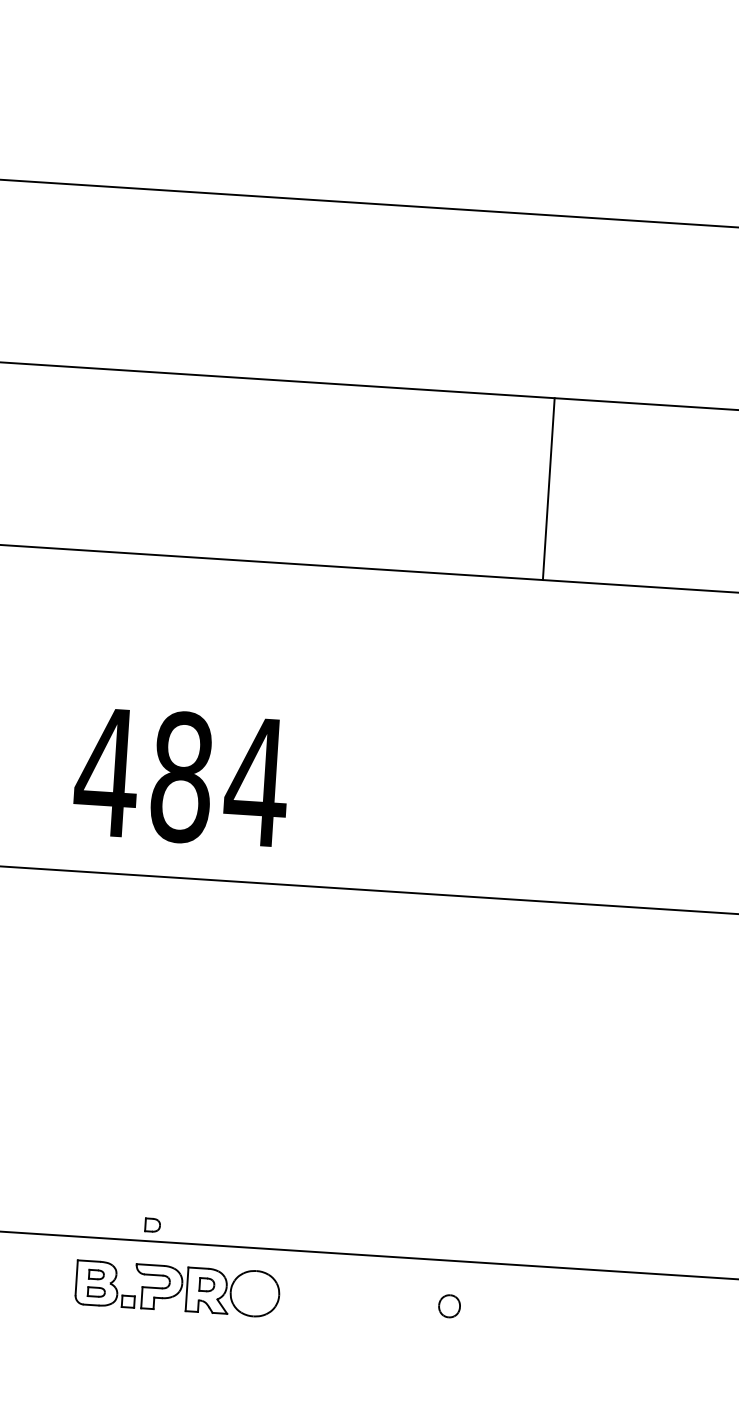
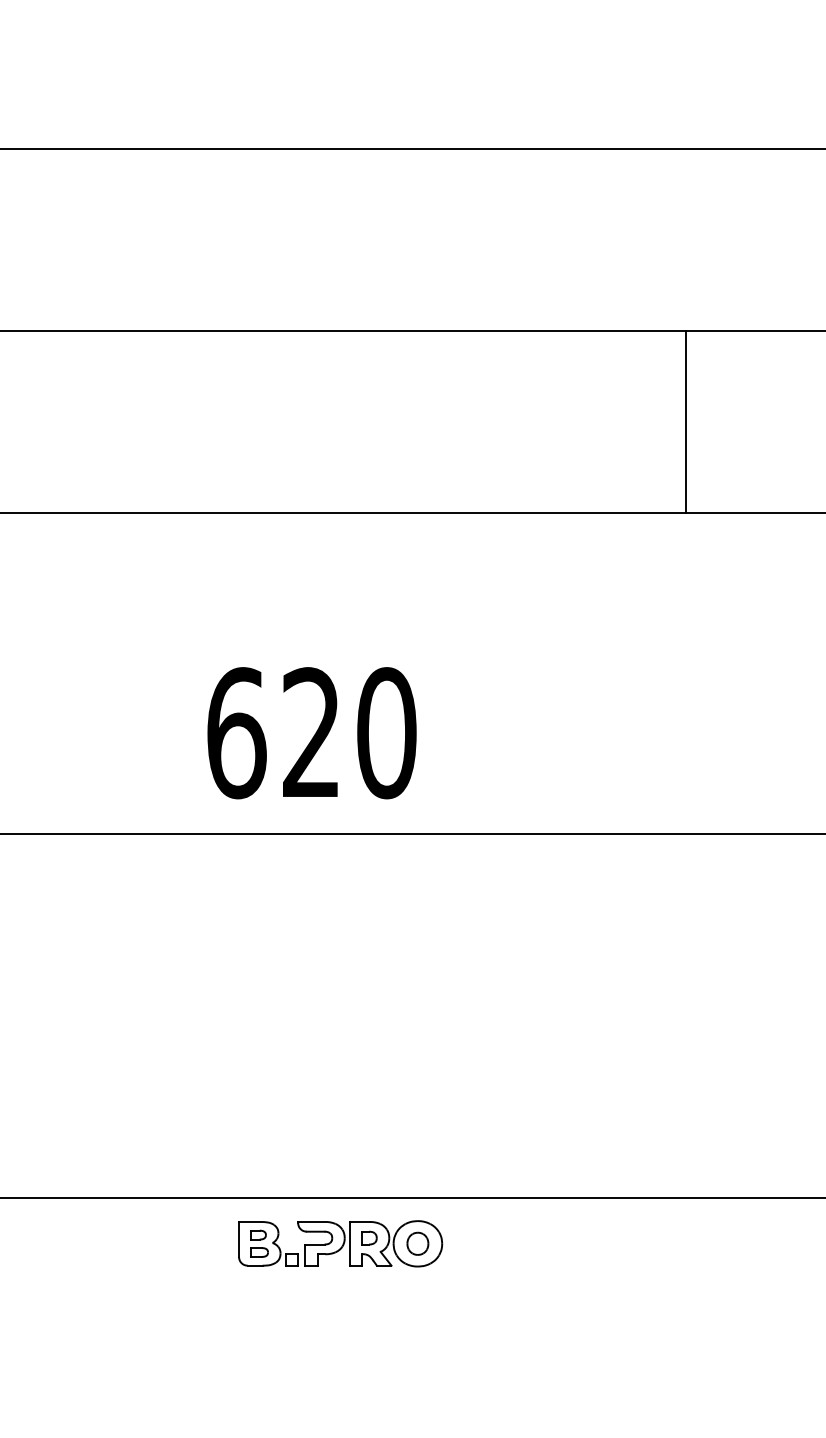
line: (549, 488) -> (686, 421), moved
text: (181, 777) -> (311, 733), 484 -> 620
part: (152, 1224) -> (311, 1181), removed
part: (449, 1305) -> (417, 1243), moved

